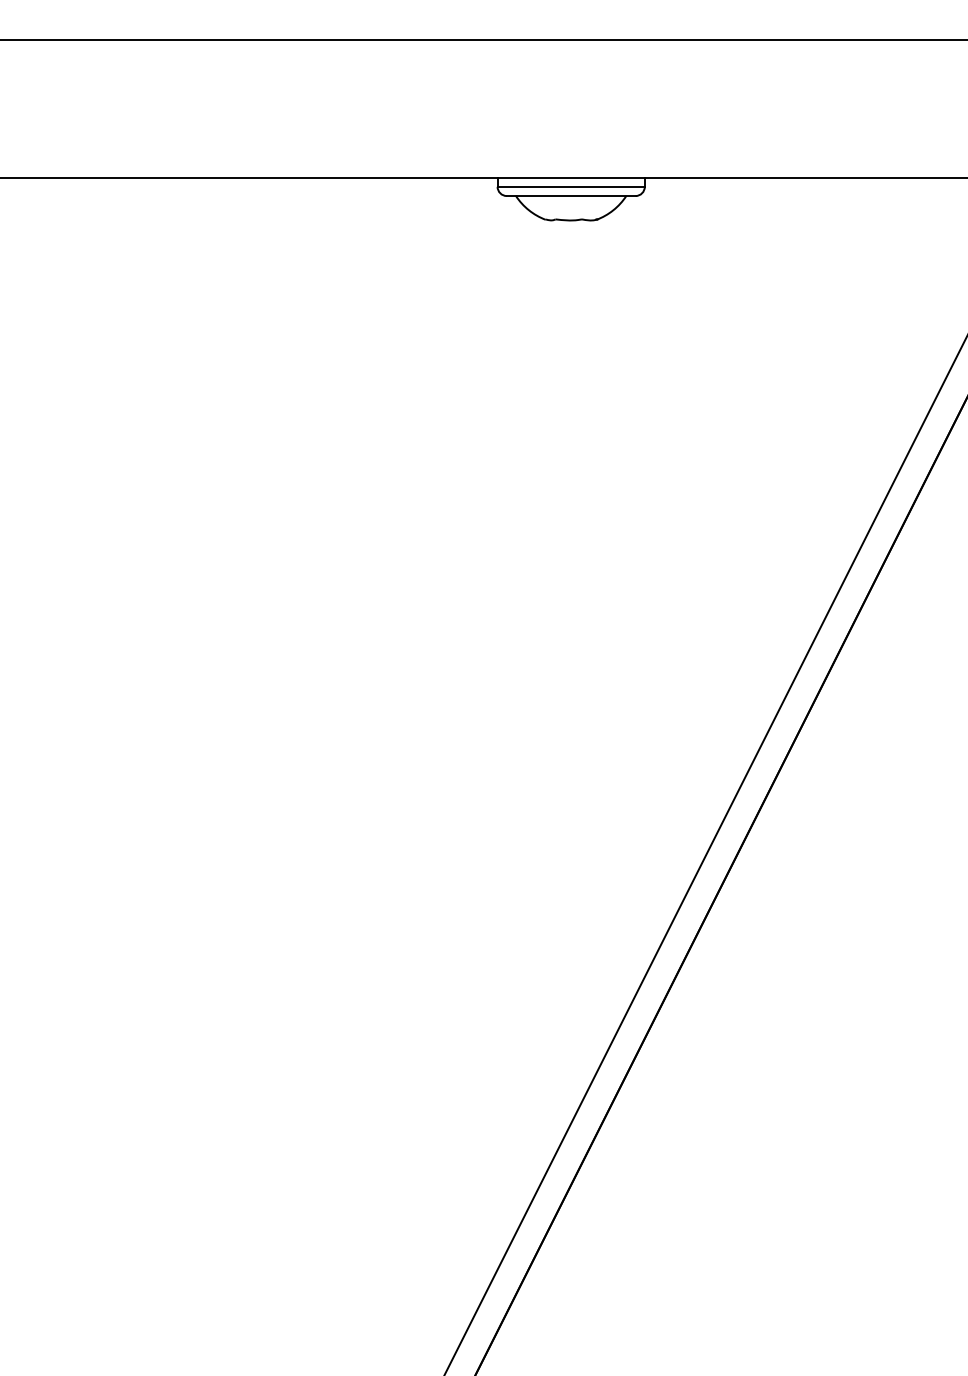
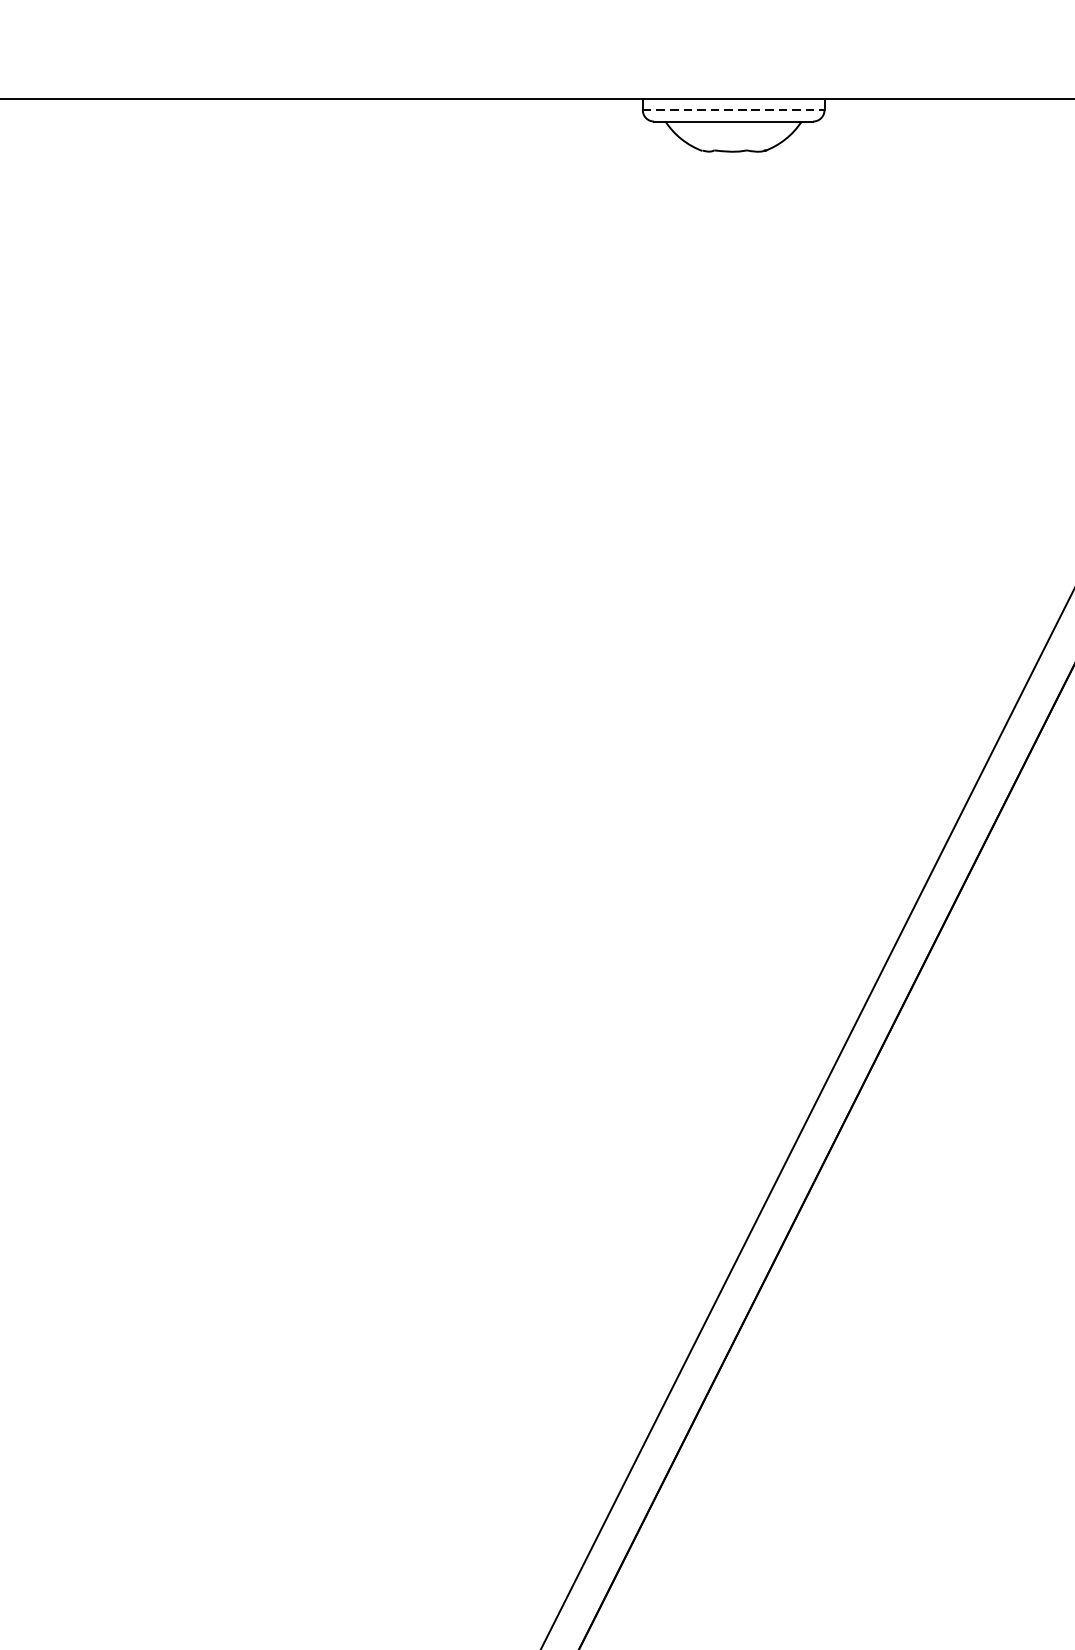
line: (571, 186) -> (734, 109), solid -> dashed

